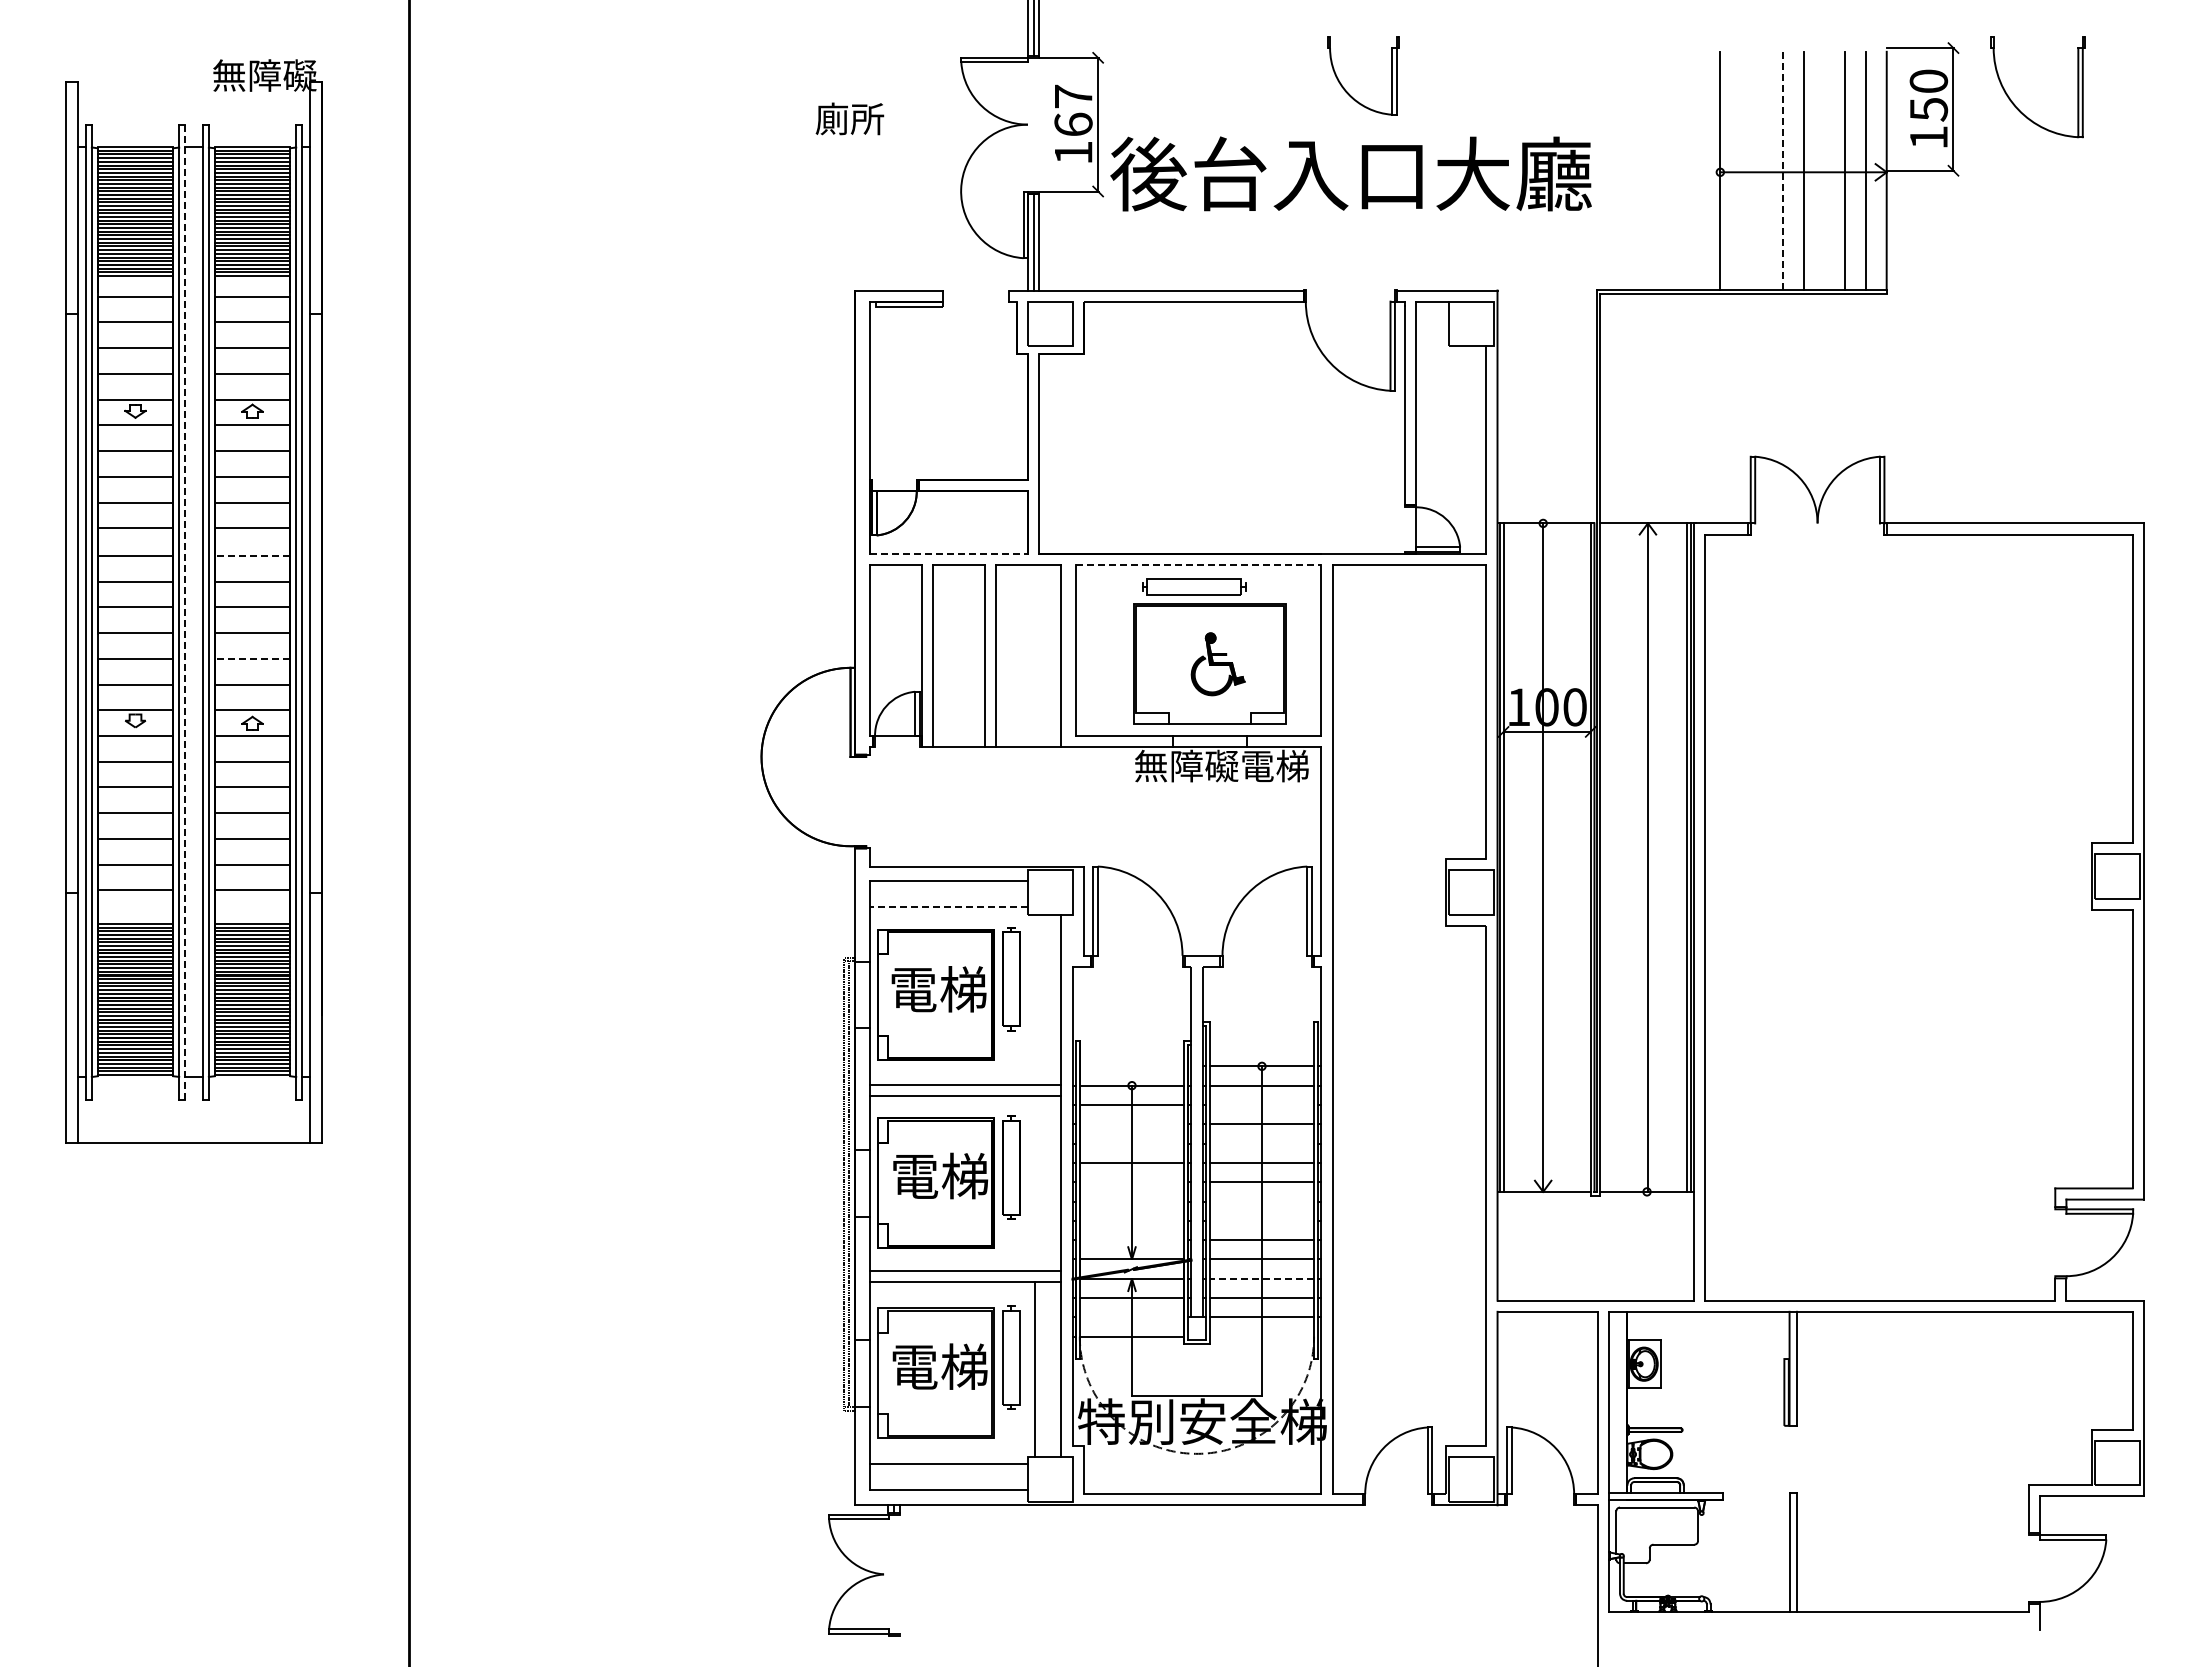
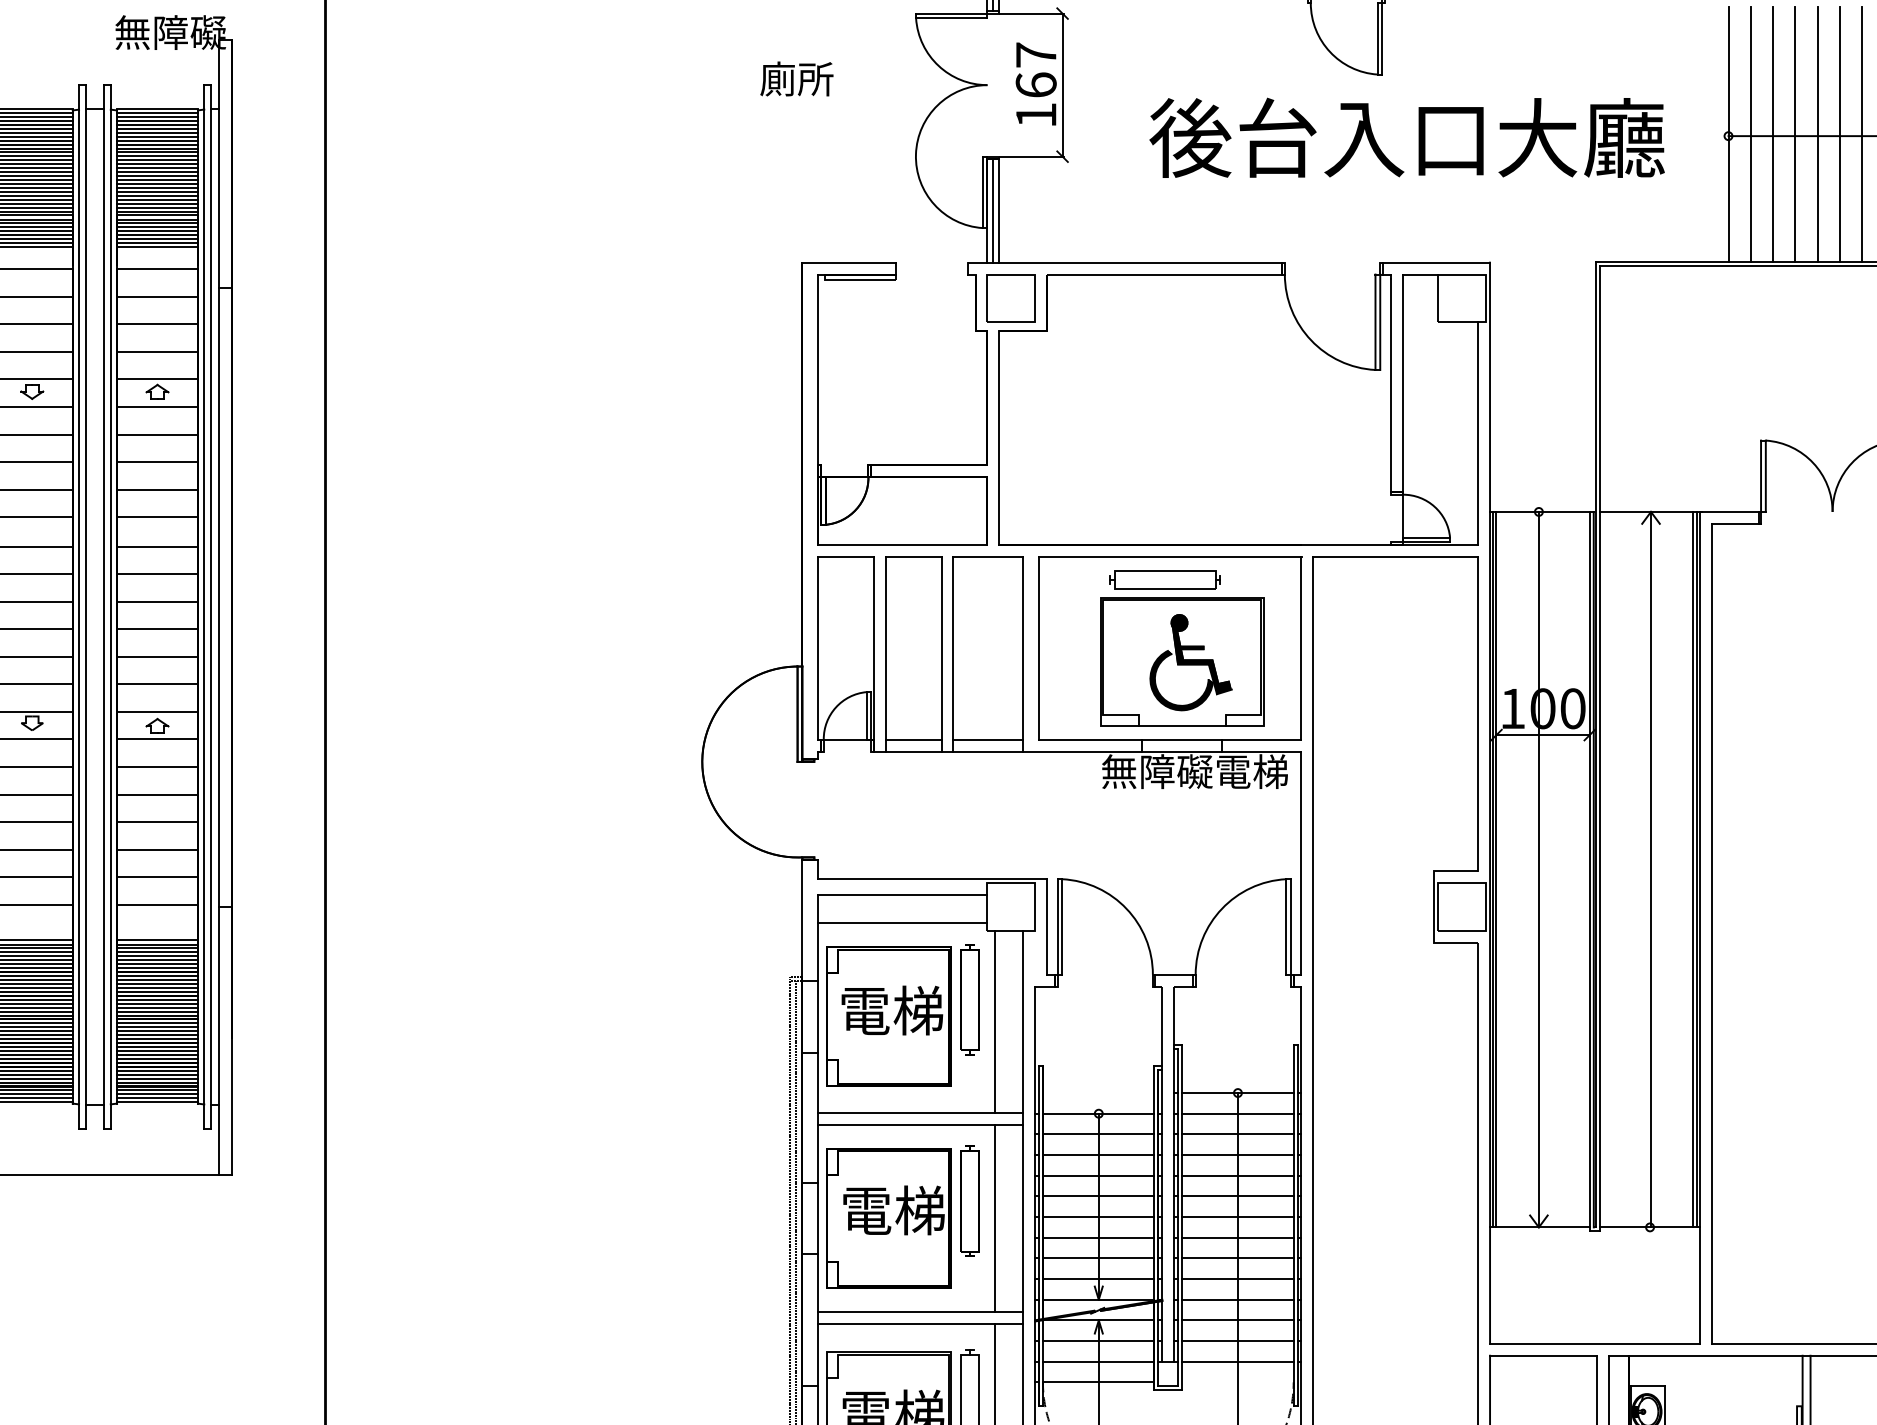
line: (1741, 170) -> (1751, 134), added
line: (1761, 170) -> (1772, 134), added
line: (1782, 170) -> (1795, 134), dashed -> solid
line: (1824, 170) -> (1839, 134), added
text: (1350, 173) -> (1406, 137), moved
line: (949, 554) -> (903, 545), dashed -> solid
line: (252, 555) -> (157, 546), dashed -> solid
line: (1198, 565) -> (1169, 556), dashed -> solid
line: (185, 611) -> (85, 606), dashed -> solid
line: (252, 658) -> (157, 656), dashed -> solid
part: (1218, 663) -> (1191, 661), size x1.43
line: (959, 736) -> (914, 739), added
line: (1028, 736) -> (988, 739), added
line: (948, 907) -> (902, 923), dashed -> solid
line: (1035, 999) -> (995, 1021), added
line: (1261, 1104) -> (1237, 1133), added
line: (1131, 1124) -> (1098, 1155), added
line: (1131, 1143) -> (1098, 1175), added
line: (1261, 1143) -> (1237, 1175), added
line: (1131, 1182) -> (1098, 1217), added
line: (1035, 1183) -> (995, 1218), added
line: (1131, 1201) -> (1098, 1237), added
line: (1261, 1201) -> (1237, 1237), added
line: (1131, 1220) -> (1098, 1258), added
line: (1261, 1220) -> (1237, 1258), added
line: (1131, 1240) -> (1098, 1279), added
line: (1261, 1278) -> (1237, 1320), dashed -> solid
line: (1131, 1317) -> (1098, 1361), added

